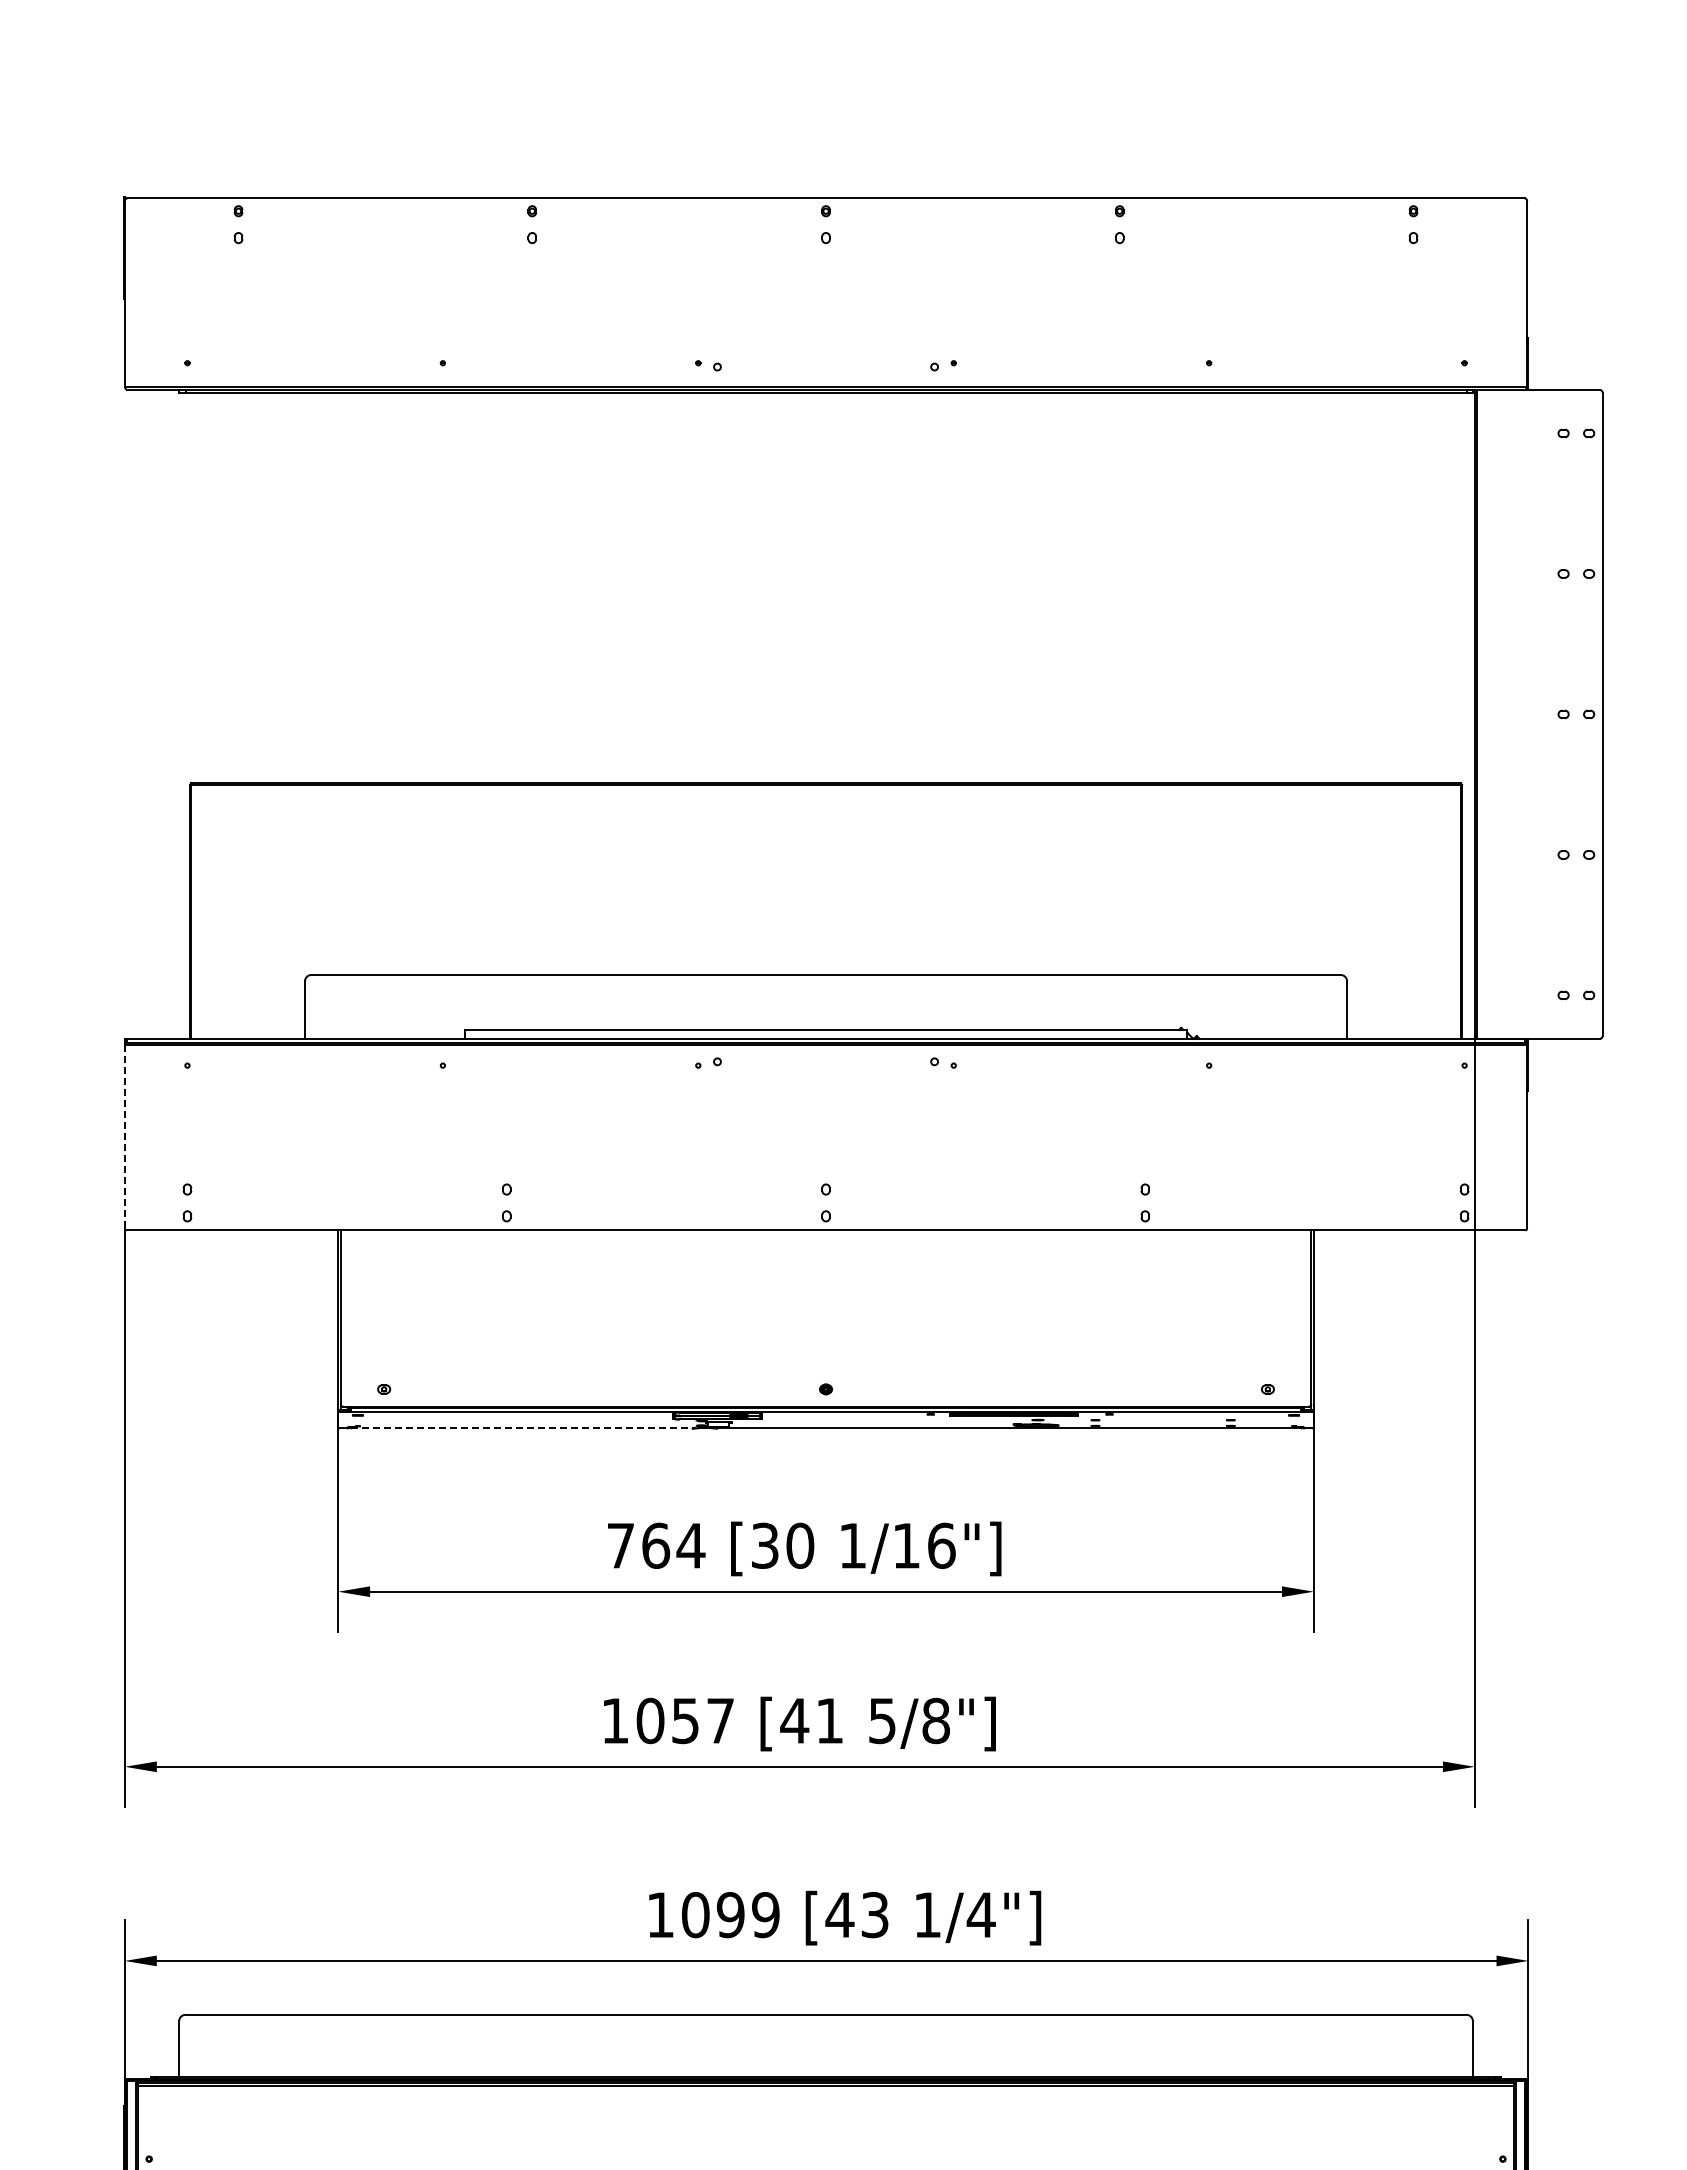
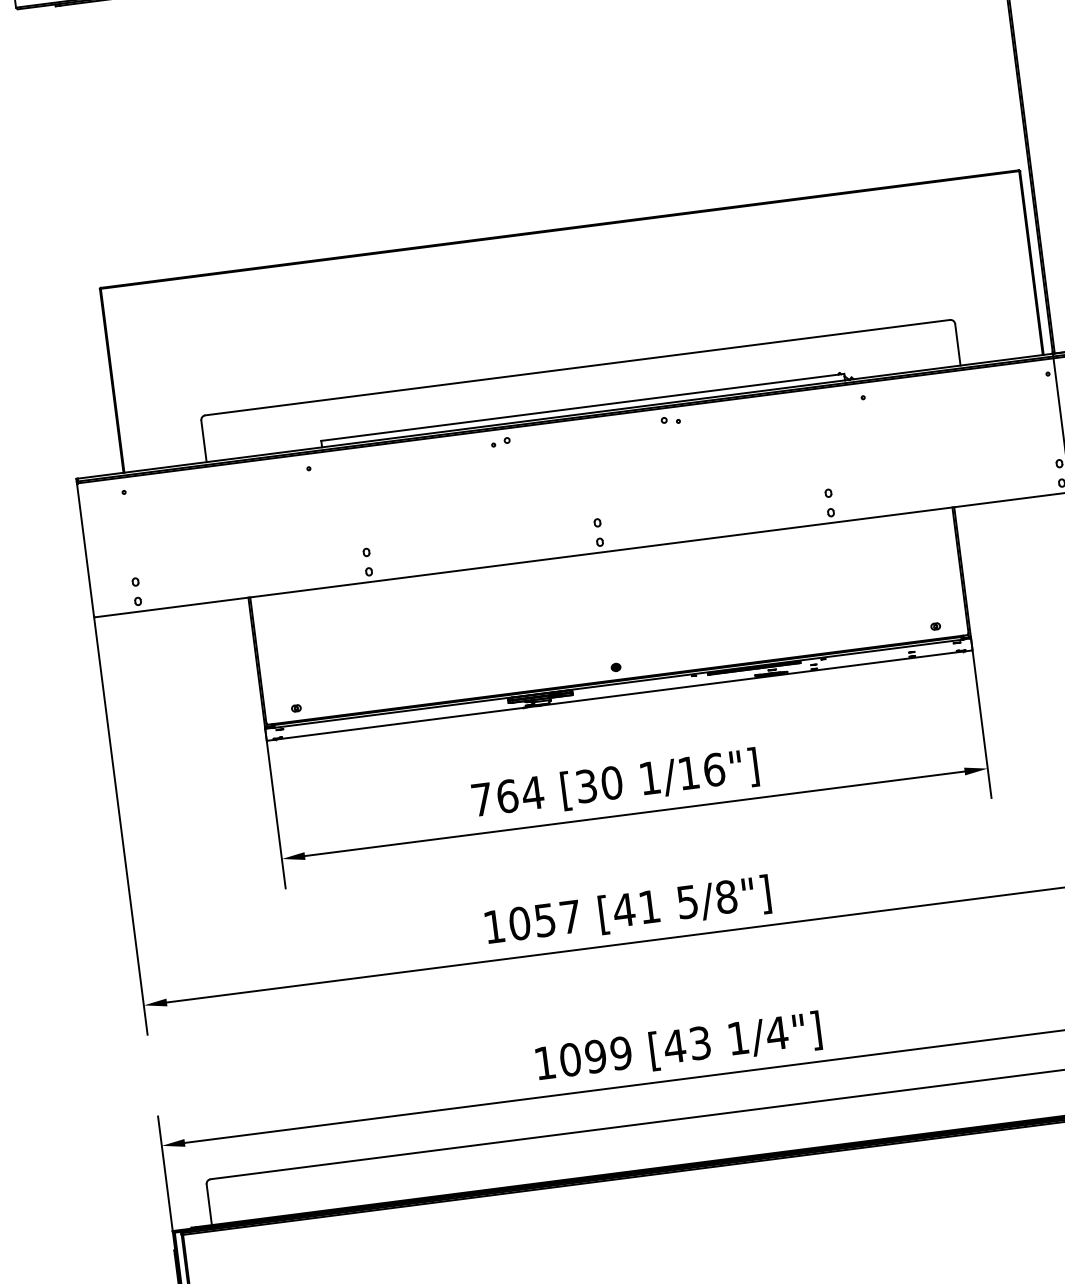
line: (124, 1136) -> (85, 549), dashed -> solid
line: (521, 1428) -> (399, 723), dashed -> solid

